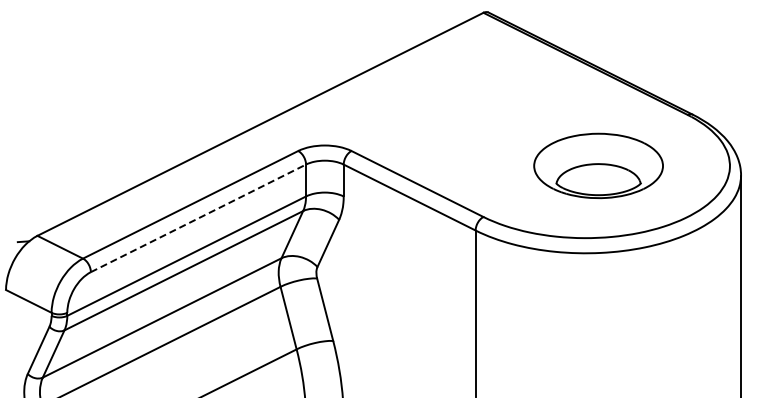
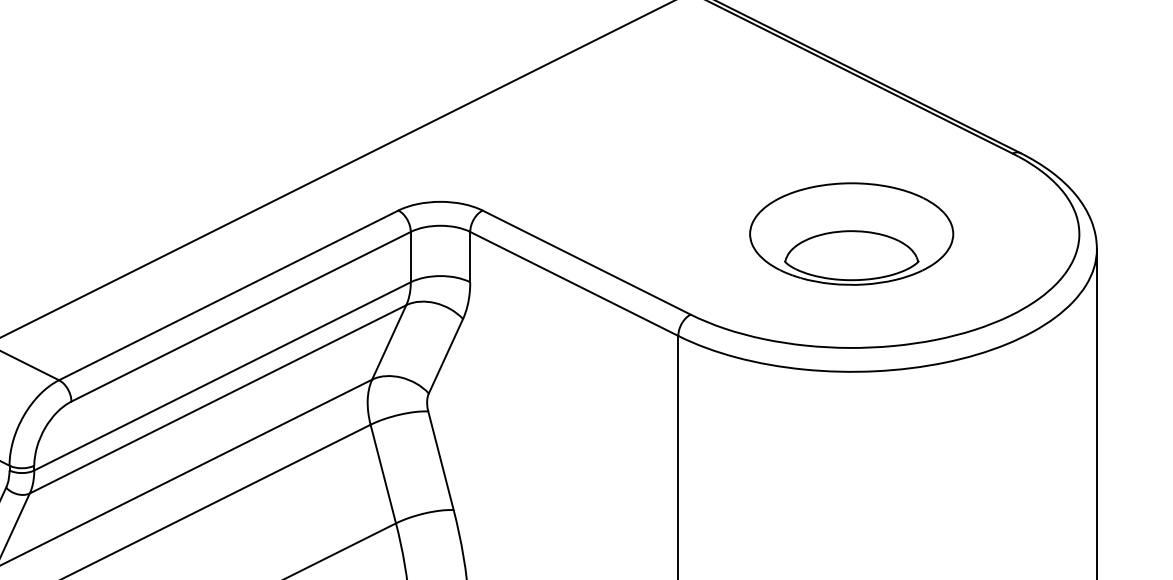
part: (598, 165) -> (851, 233), moved
line: (198, 218) -> (241, 316), dashed -> solid

